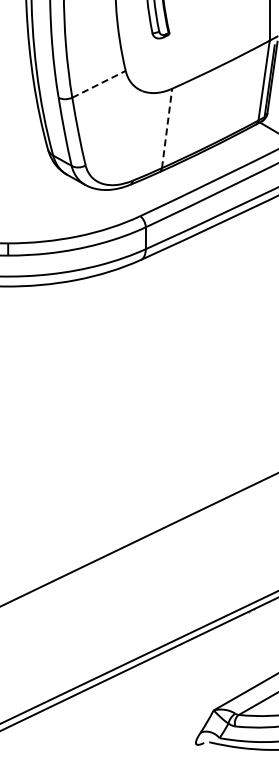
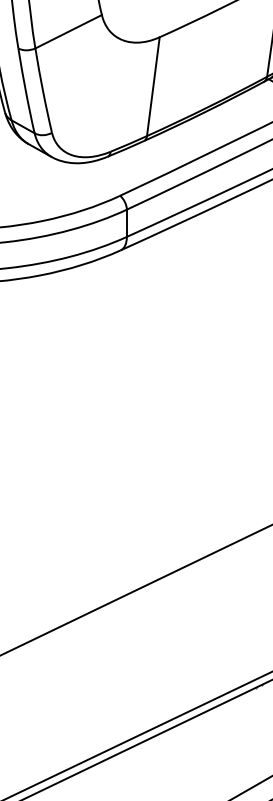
line: (99, 84) -> (69, 31), dashed -> solid
line: (167, 127) -> (153, 85), dashed -> solid

